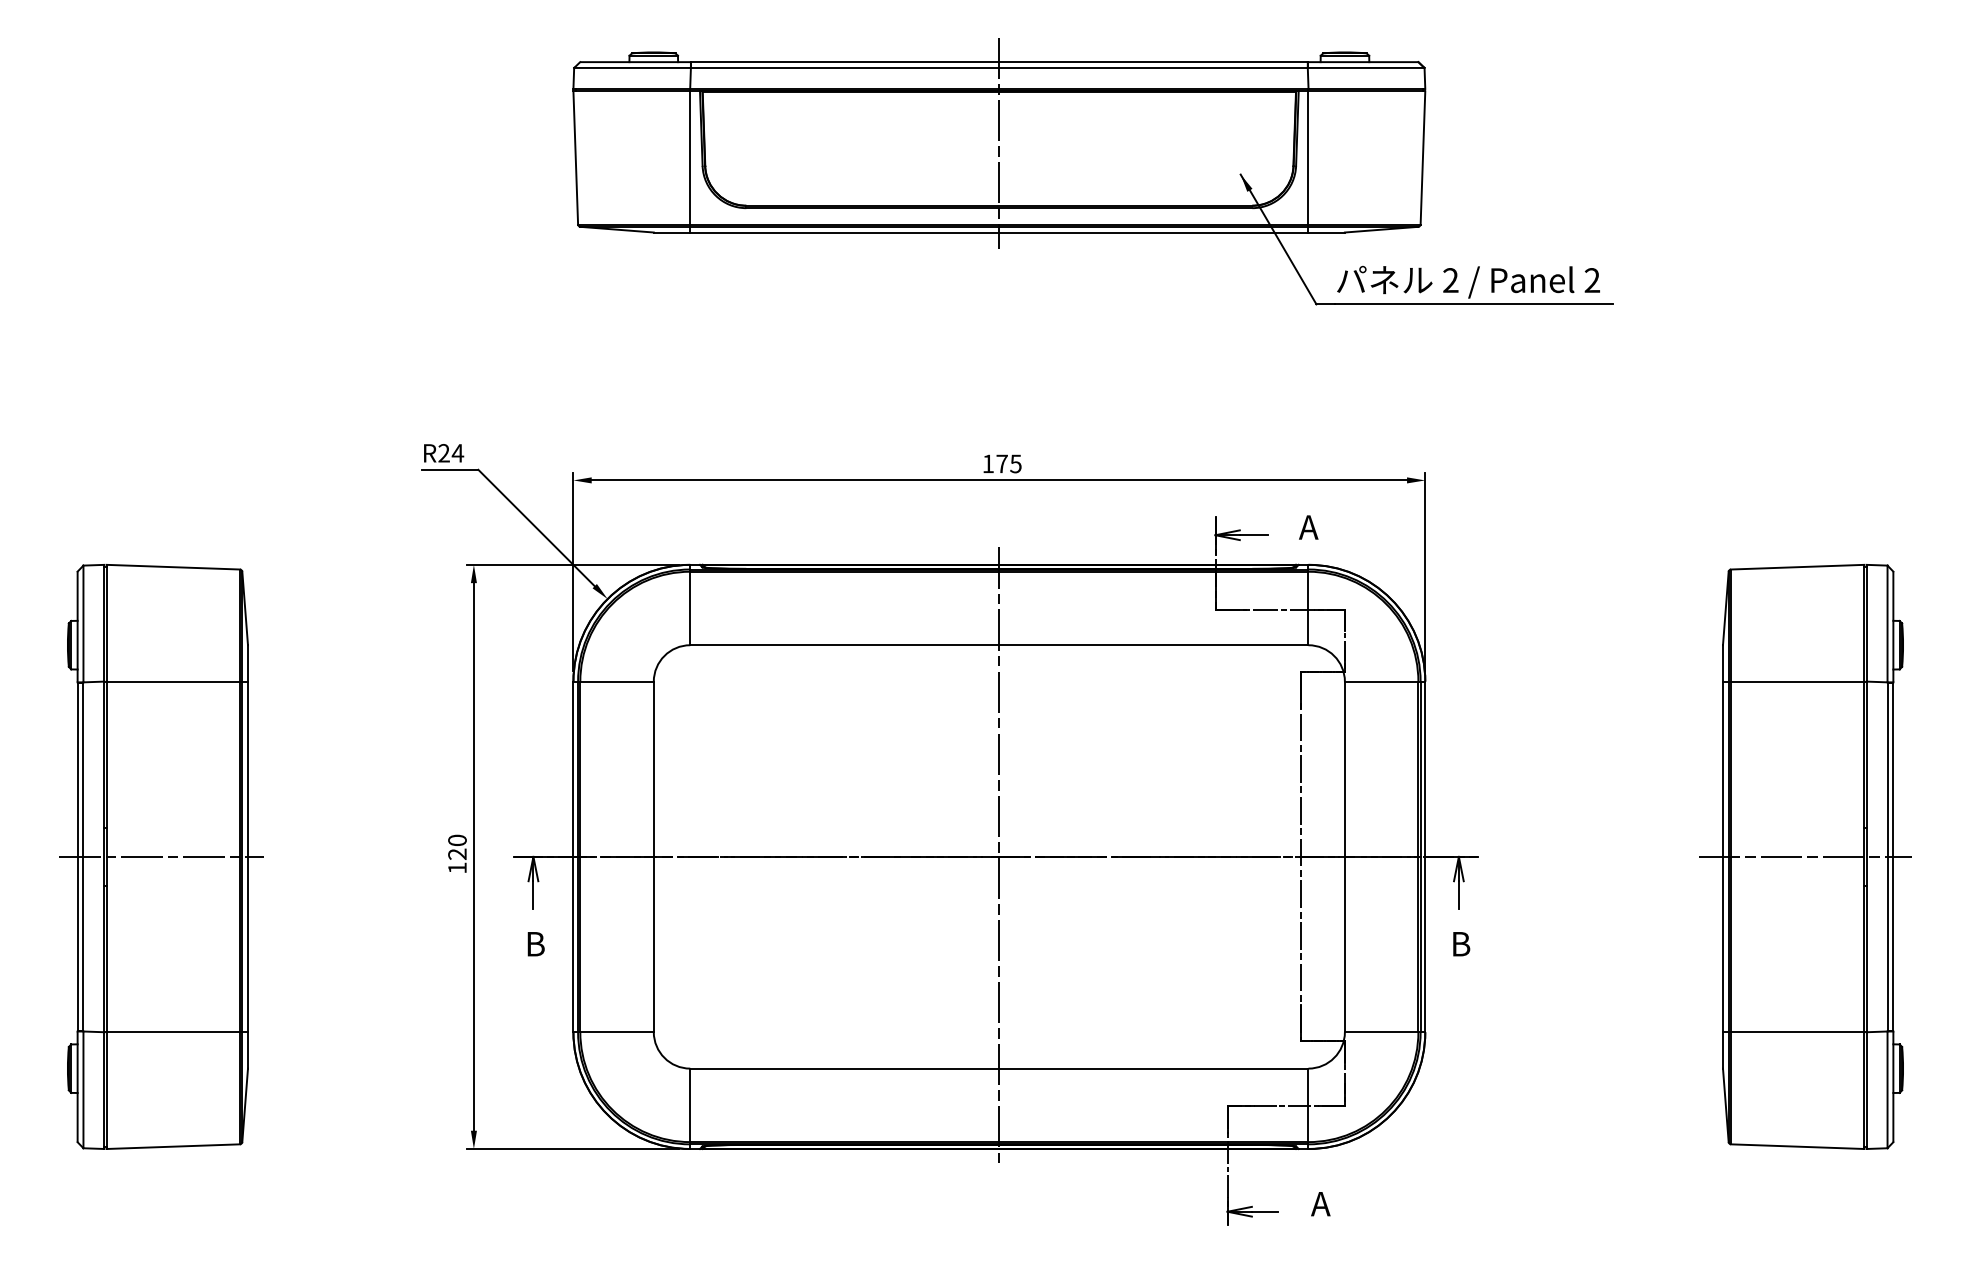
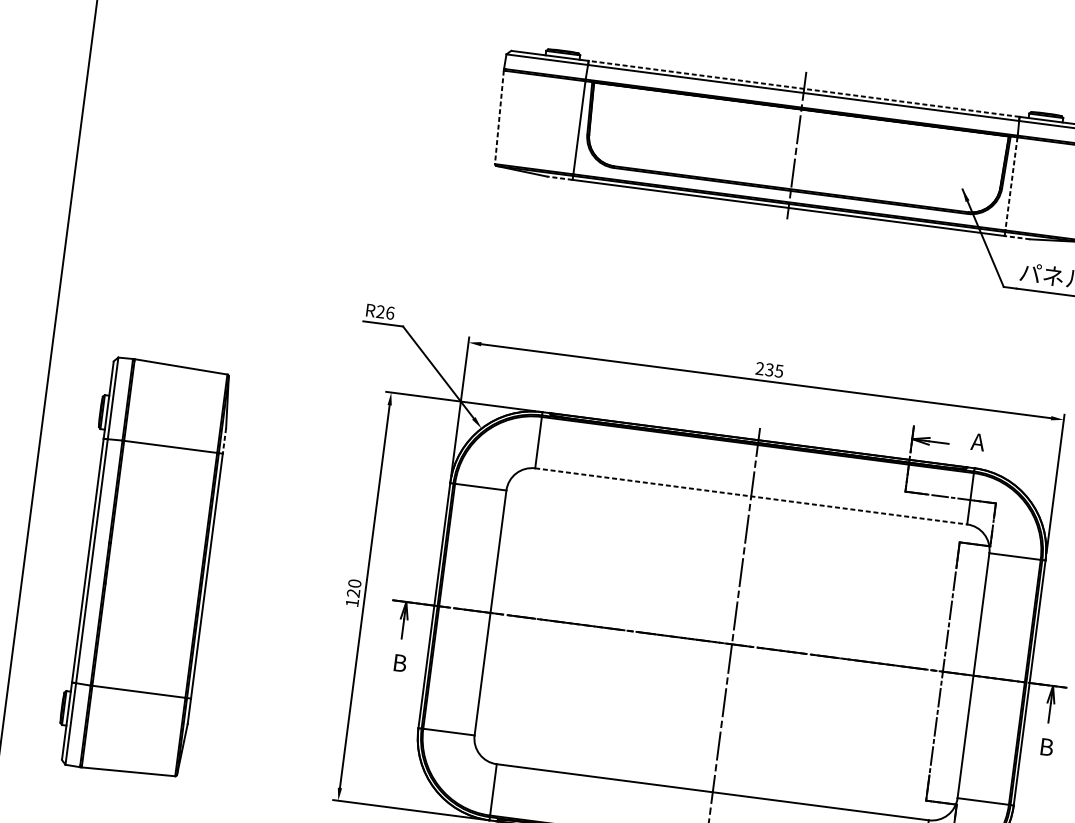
line: (998, 62) -> (803, 89), solid -> dashed
line: (575, 157) -> (499, 117), solid -> dashed
line: (1308, 157) -> (1011, 183), solid -> dashed
line: (671, 232) -> (559, 178), solid -> dashed
line: (1326, 232) -> (1017, 237), solid -> dashed
text: (457, 453) -> (389, 313), R24 -> R26
text: (994, 463) -> (764, 368), 175 -> 235
line: (999, 645) -> (751, 496), solid -> dashed
line: (247, 663) -> (224, 440), solid -> dashed
line: (161, 856) -> (146, 567), removed

